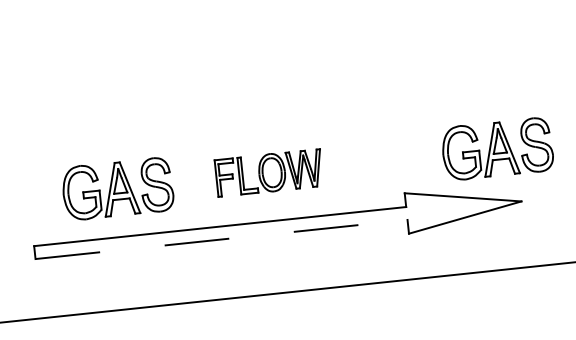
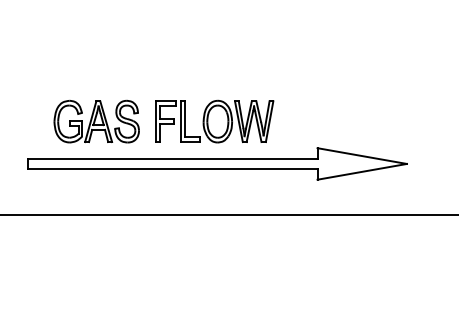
part: (497, 148) -> (392, 121), removed
part: (268, 172) -> (214, 121), size x1.43
line: (222, 240) -> (173, 169), dashed -> solid

